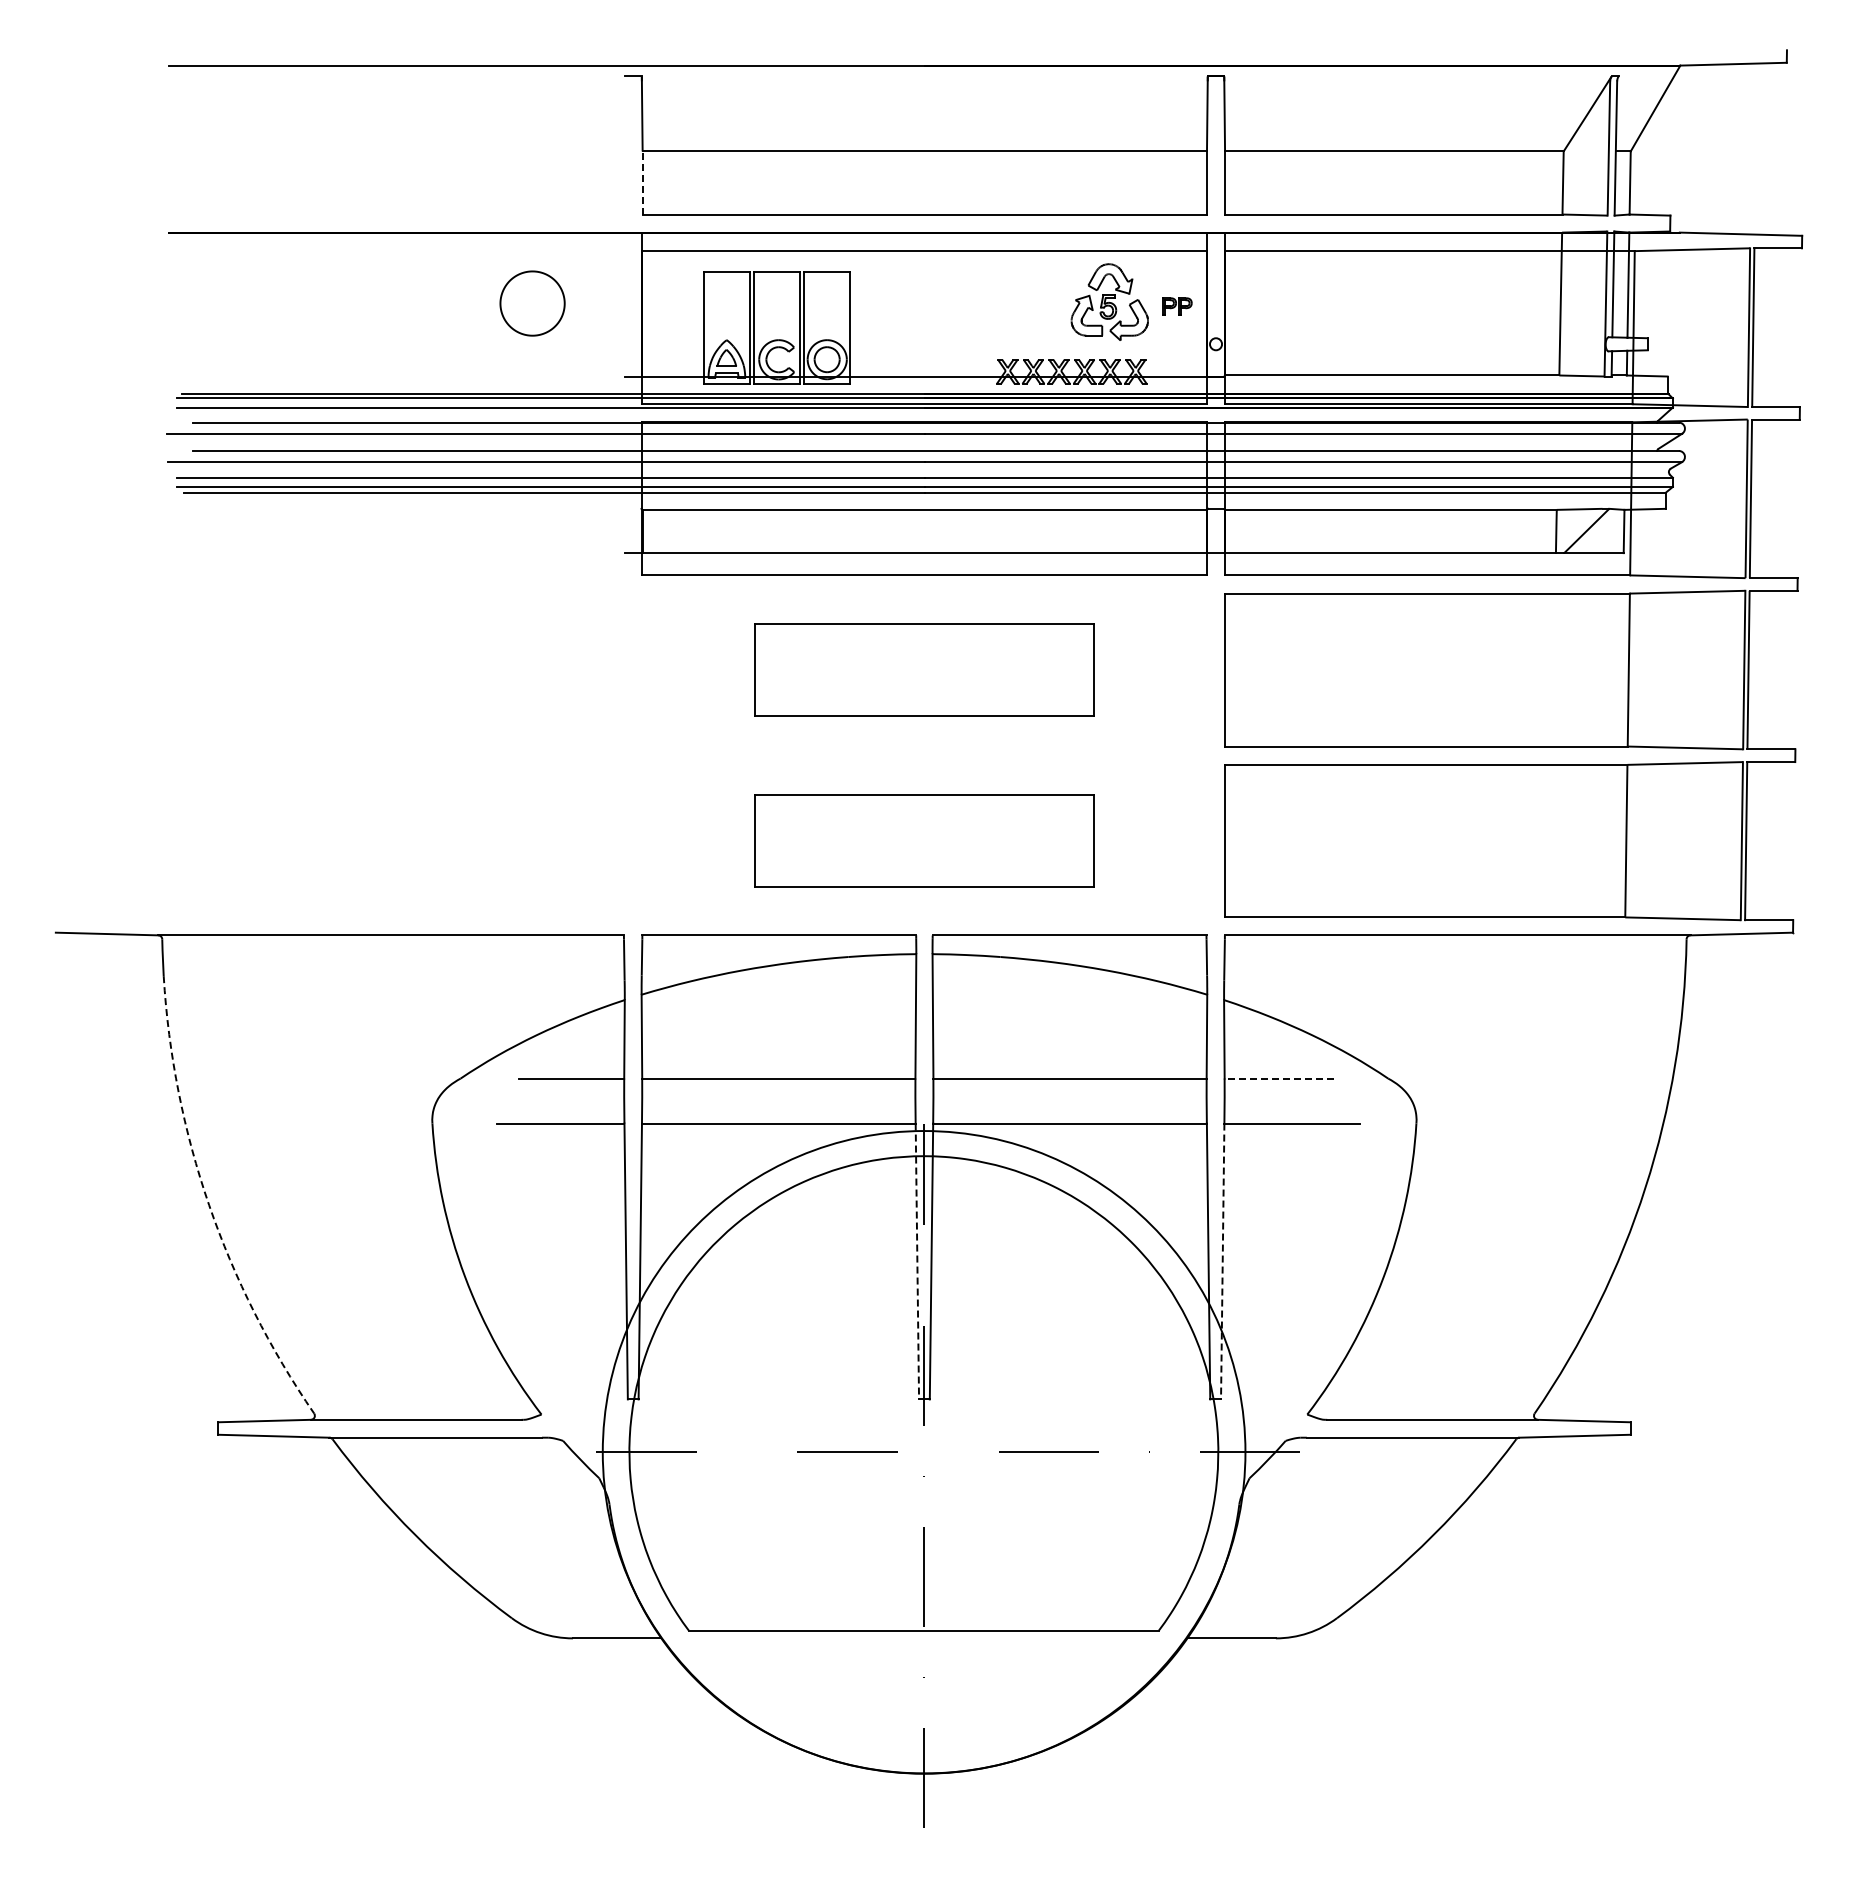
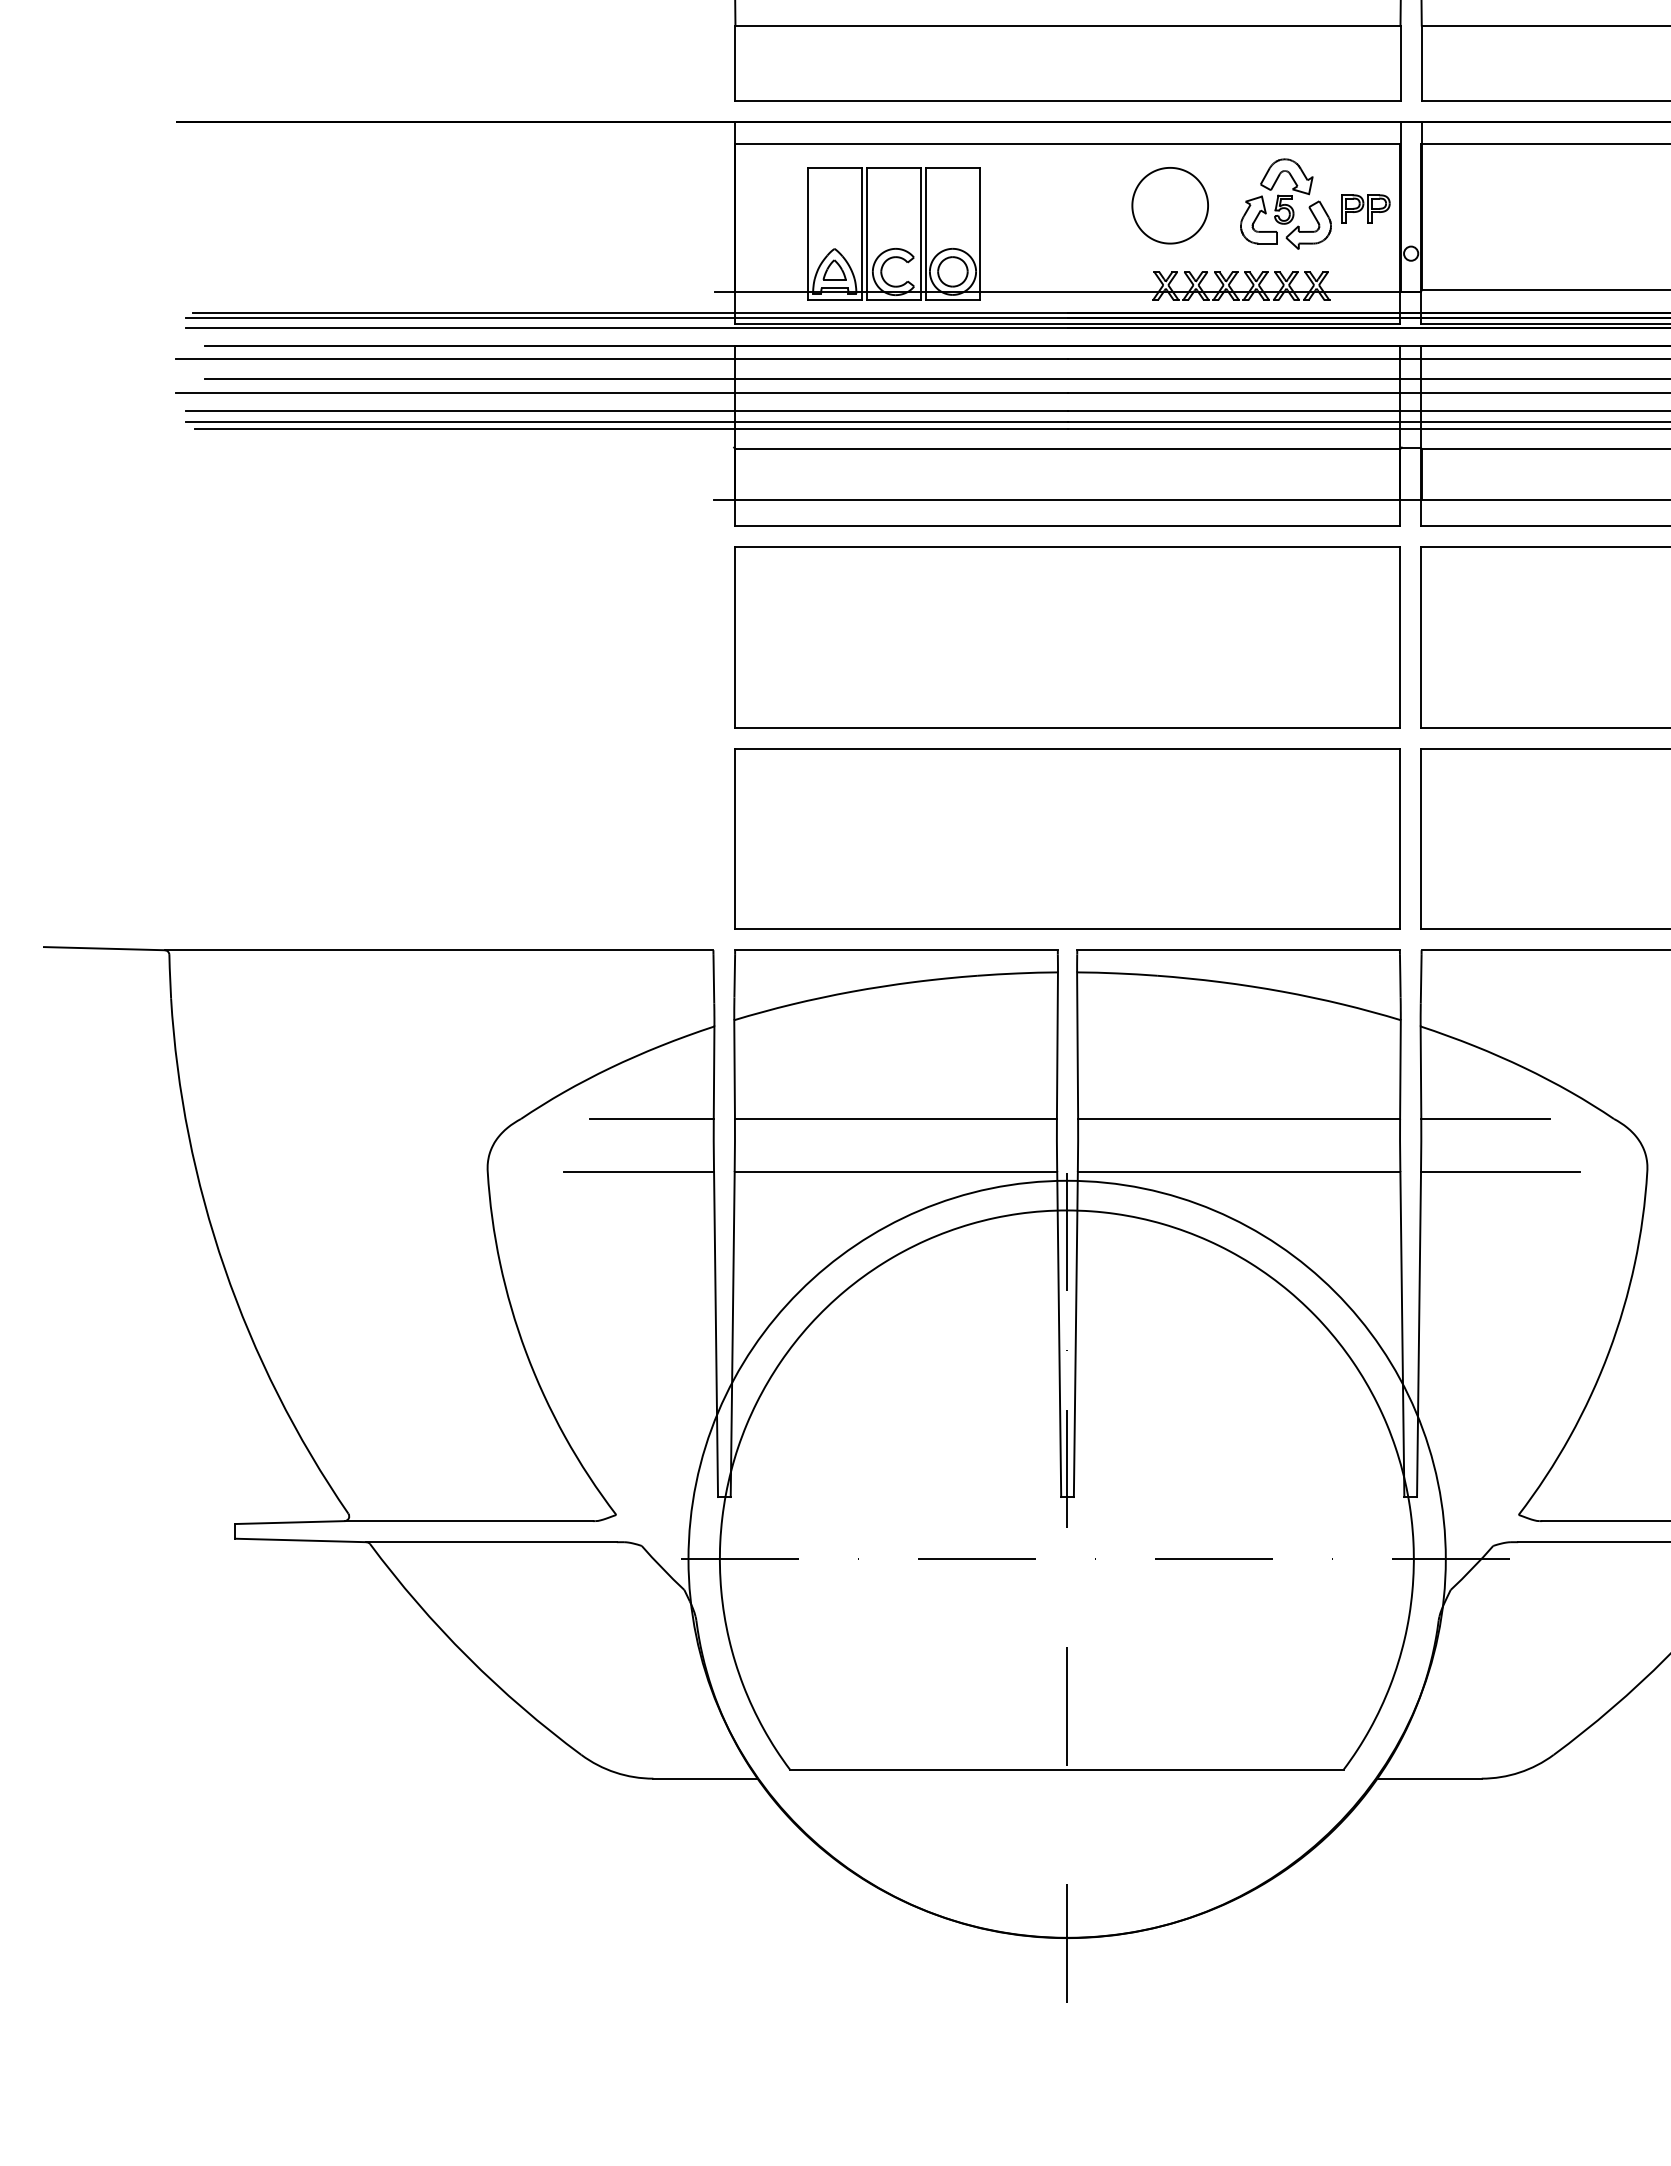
line: (642, 183) -> (735, 64), dashed -> solid
part: (532, 303) -> (1170, 205), moved
part: (1177, 306) -> (1365, 209), size x1.43
part: (924, 670) -> (1067, 638), size x1.67
part: (924, 840) -> (1067, 838), size x1.67
line: (1279, 1078) -> (1485, 1118), dashed -> solid
arc: (209, 1205) -> (225, 1268), dashed -> solid
line: (917, 1261) -> (1059, 1334), dashed -> solid
line: (1222, 1261) -> (1418, 1334), dashed -> solid

